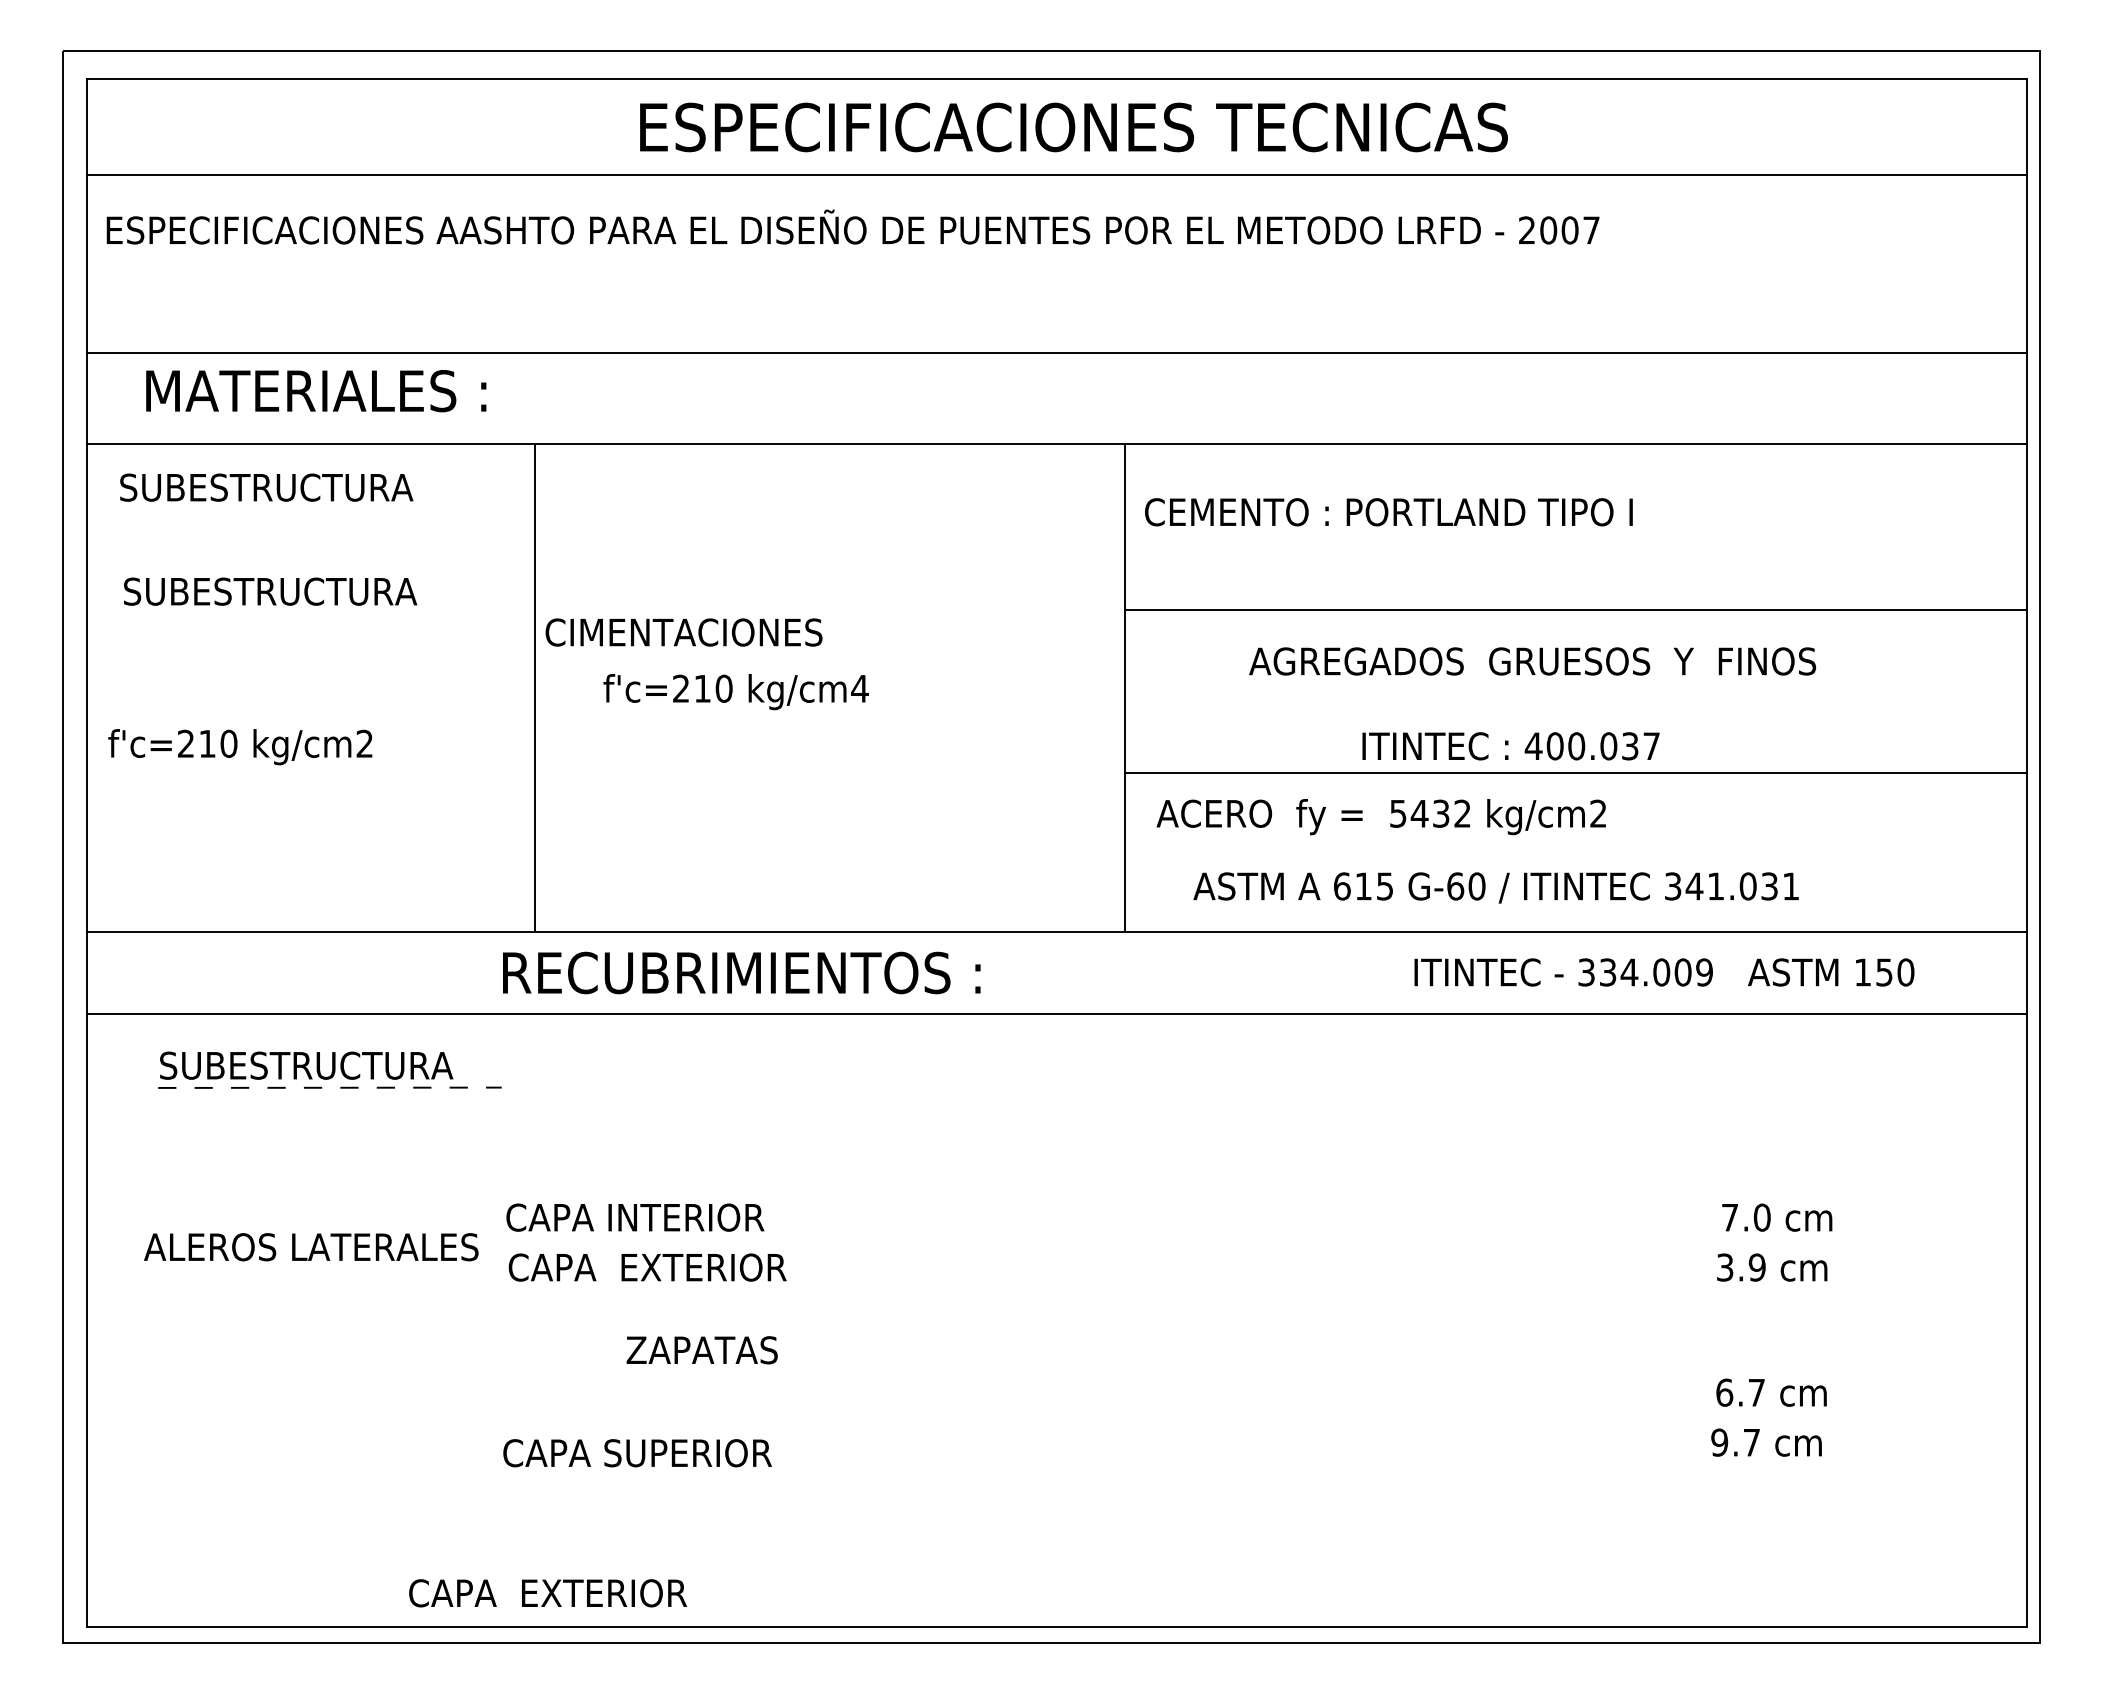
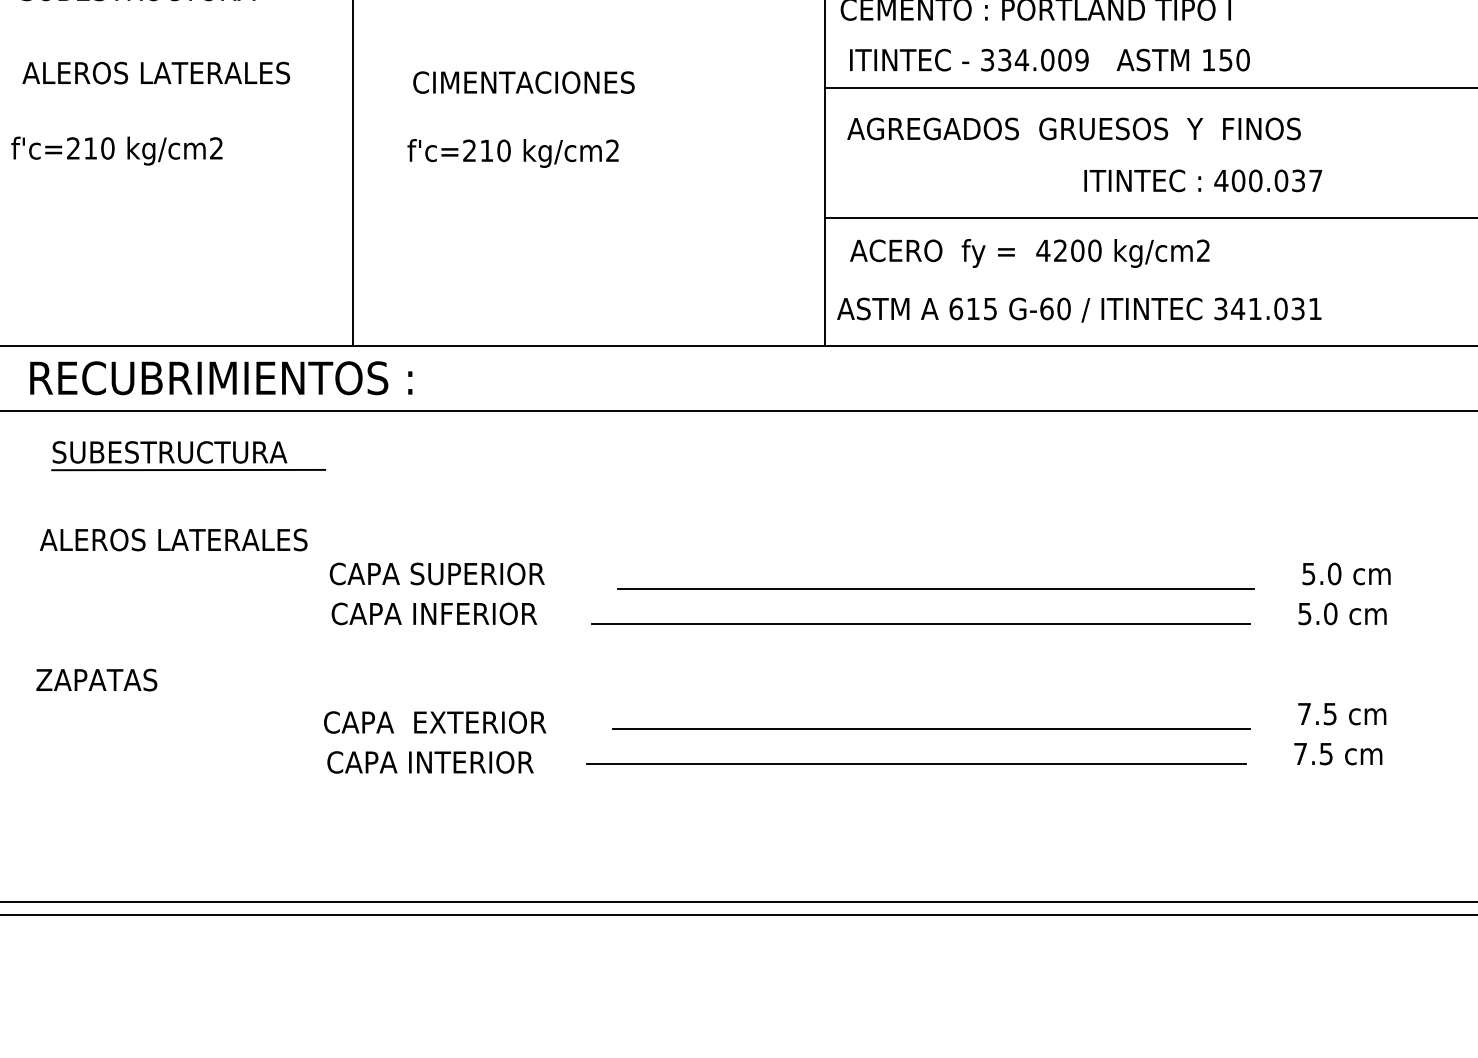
text: (289, 591) -> (156, 72), SUBESTRUCTURA -> ALEROS LATERALES
text: (683, 632) -> (523, 82), moved
text: (1532, 661) -> (1073, 128), moved
text: (859, 688) -> (612, 150), kg/cm4 -> kg/cm2
text: (1510, 746) -> (1202, 181), moved
text: (240, 747) -> (117, 151), moved
text: (1430, 813) -> (1069, 250), 5432 -> 4200
text: (1495, 887) -> (1078, 309), moved
text: (741, 972) -> (221, 377), moved
text: (1664, 972) -> (1049, 60), moved
line: (329, 1087) -> (188, 469), dashed -> solid
text: (690, 1217) -> (477, 573), CAPA INTERIOR -> CAPA SUPERIOR
text: (1729, 1217) -> (1308, 573), 7.0 -> 5.0
line: (1263, 1236) -> (935, 589), added
text: (311, 1247) -> (173, 540), moved
text: (698, 1267) -> (483, 613), CAPA  EXTERIOR -> CAPA INFERIOR
text: (1741, 1267) -> (1318, 613), 3.9 -> 5.0
line: (1244, 1280) -> (920, 624), added
text: (701, 1350) -> (96, 680), moved
text: (1740, 1392) -> (1317, 713), 6.7 -> 7.5
line: (1258, 1411) -> (931, 729), added
text: (1735, 1442) -> (1313, 753), 9.7 -> 7.5
text: (687, 1453) -> (474, 762), CAPA SUPERIOR -> CAPA INTERIOR
line: (1239, 1455) -> (916, 764), added
text: (547, 1593) -> (434, 722), moved

